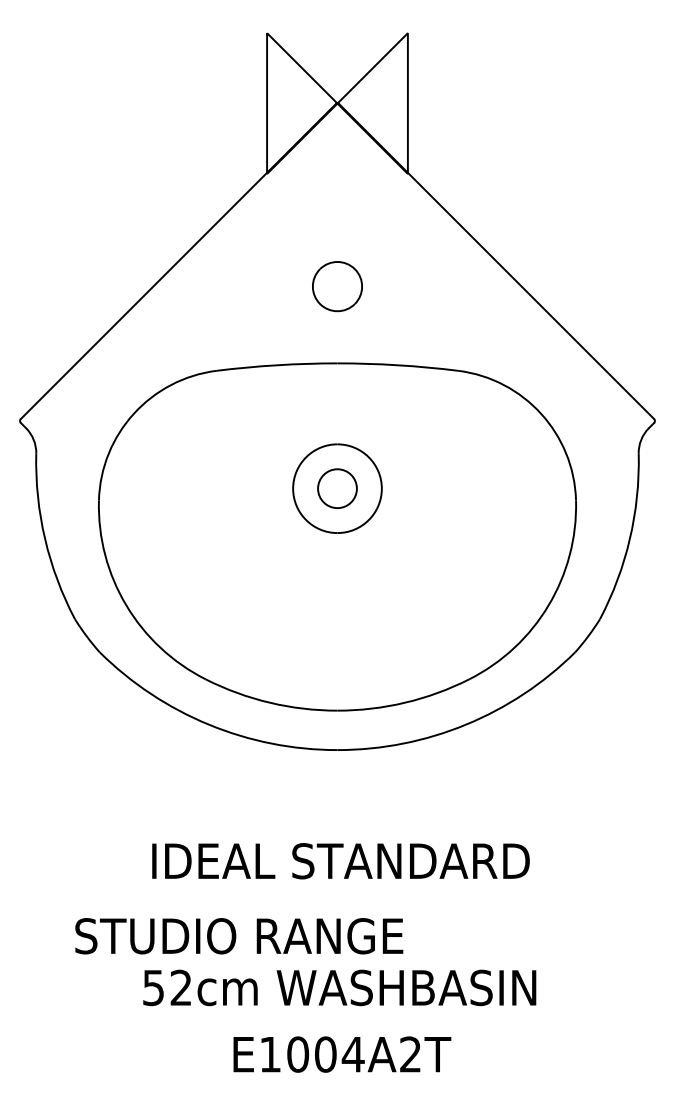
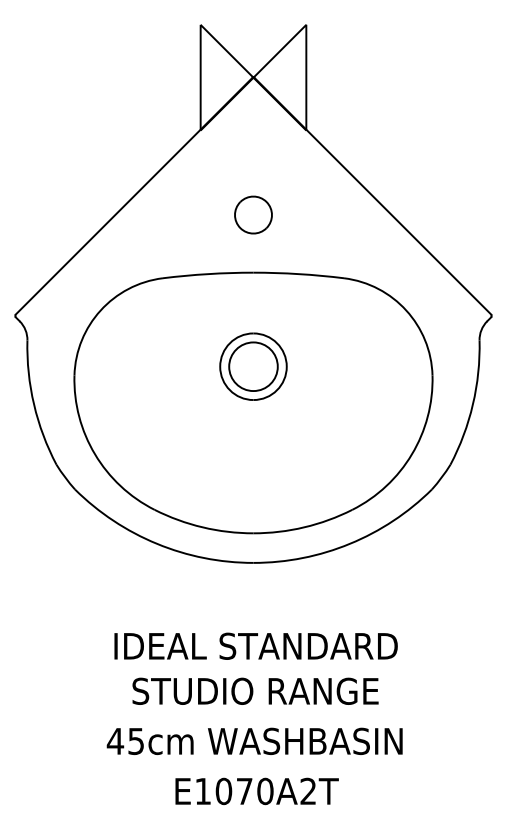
circle: (337, 488) -> (253, 366), size x1.67
text: (239, 936) -> (255, 691), moved
text: (166, 987) -> (125, 741), 52cm -> 45cm
text: (339, 1054) -> (255, 791), E1004A2T -> E1070A2T

